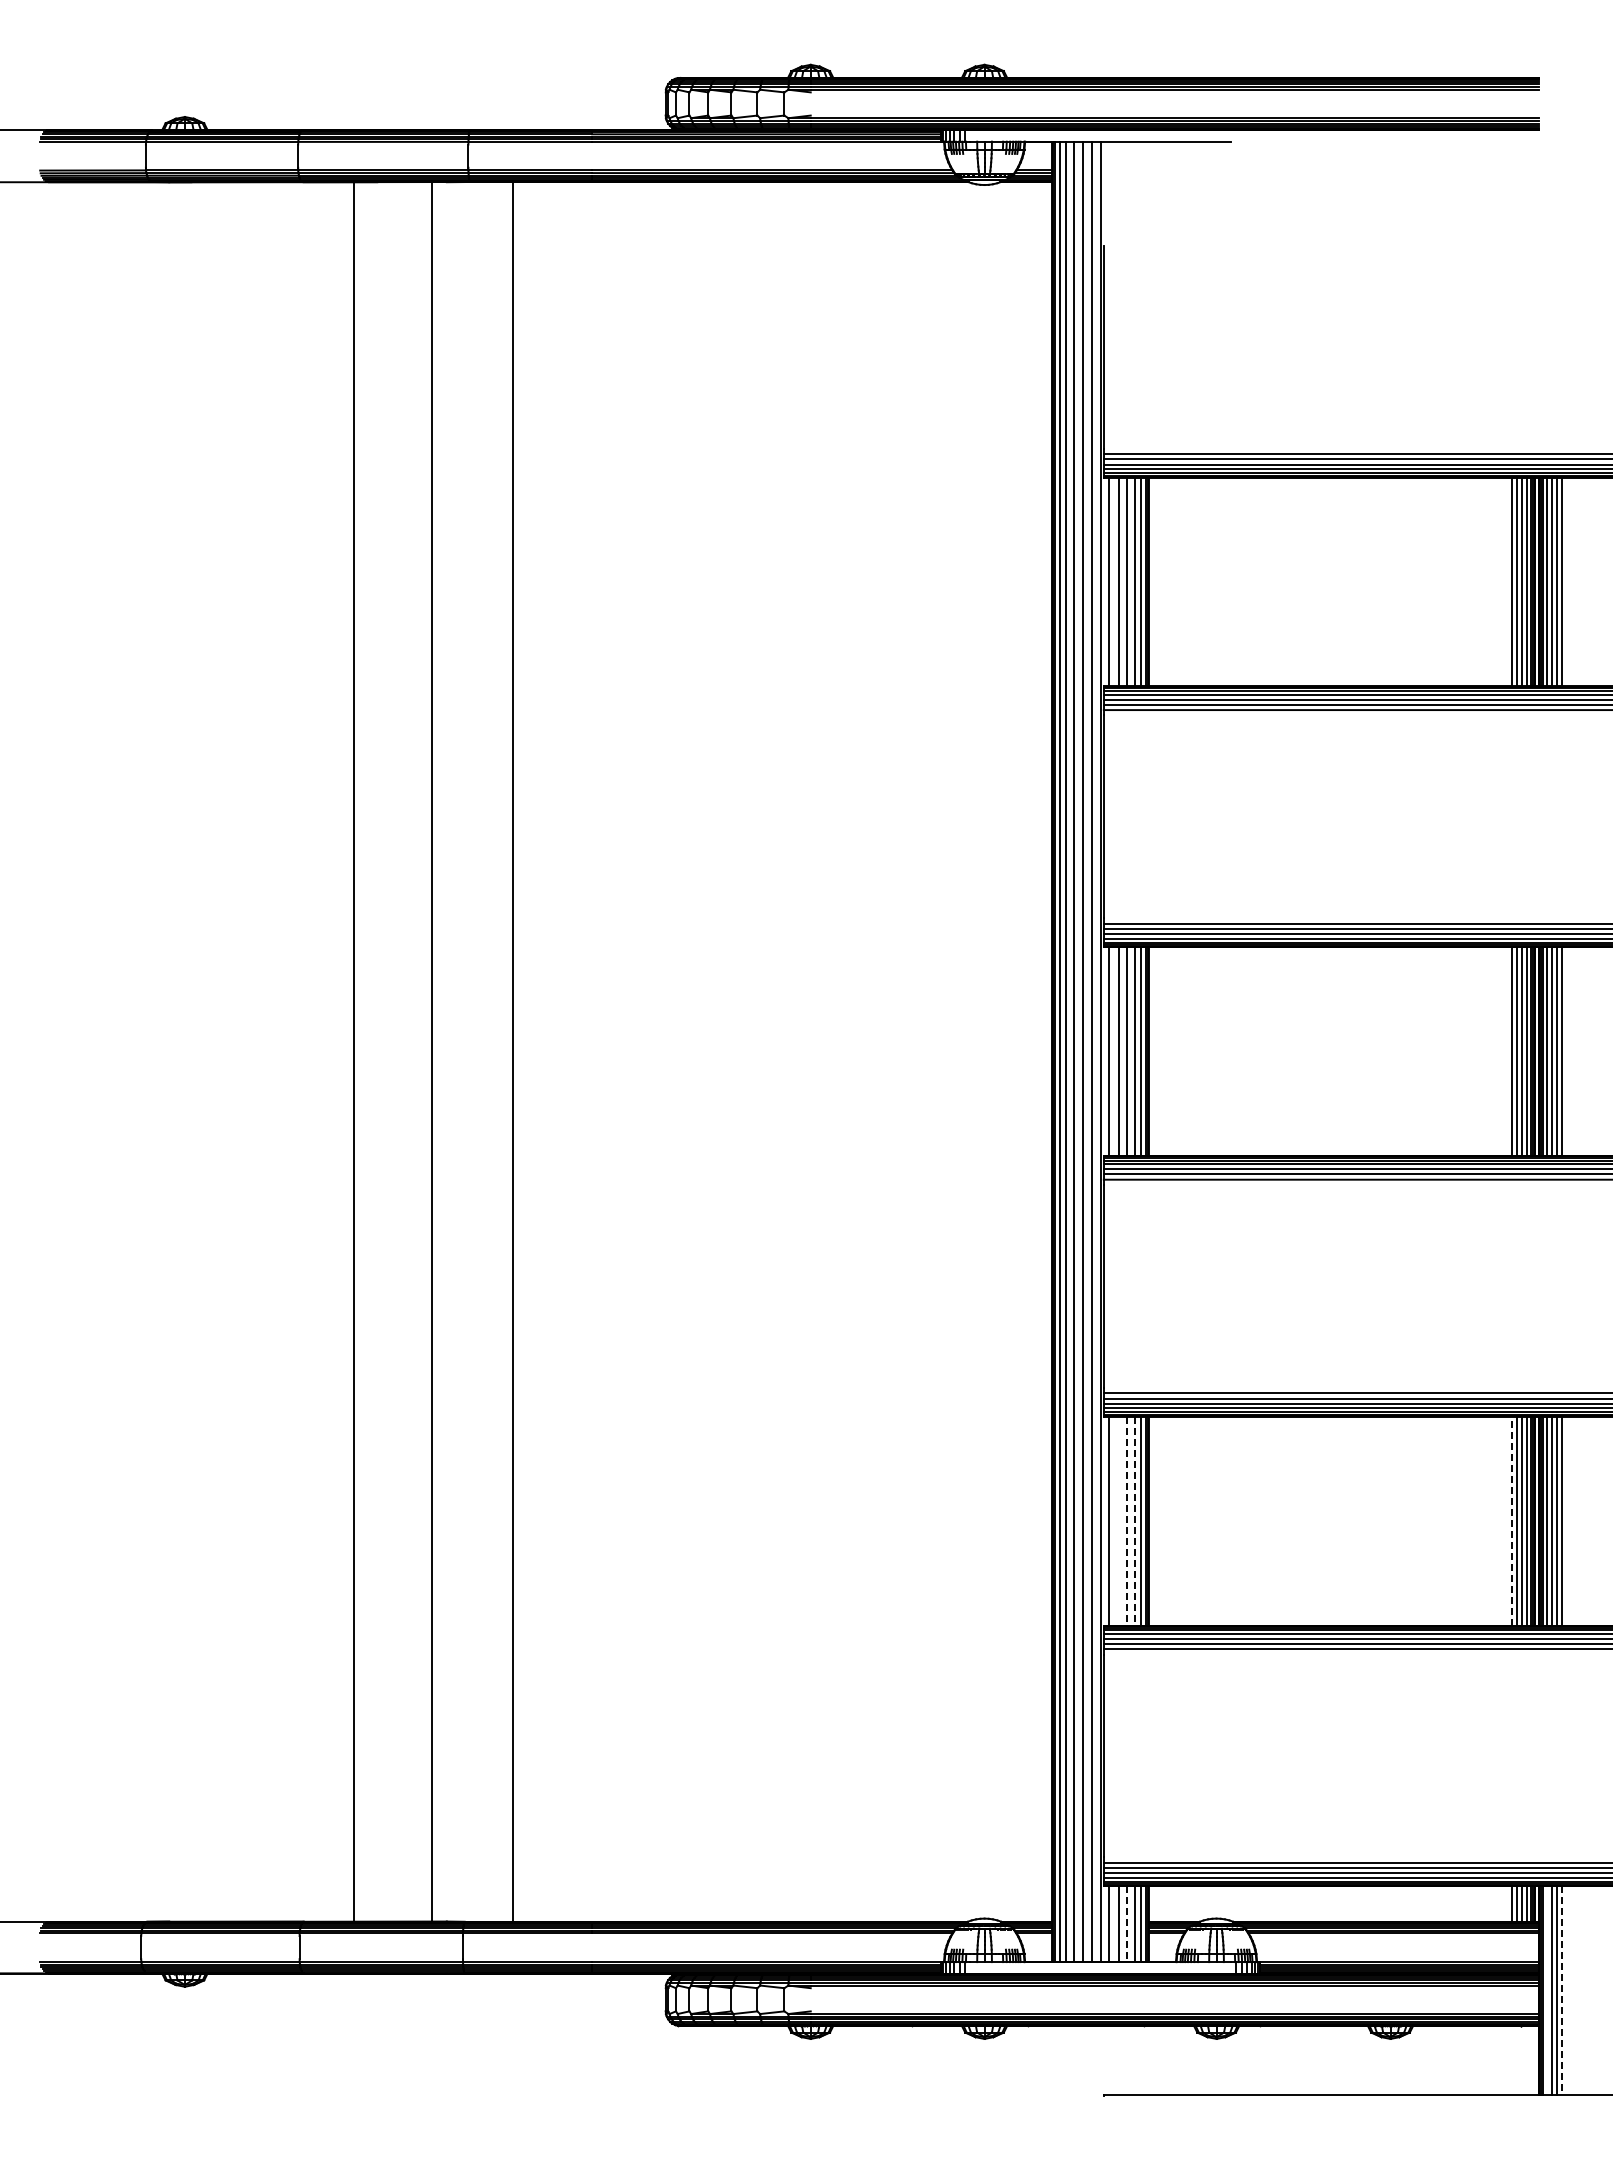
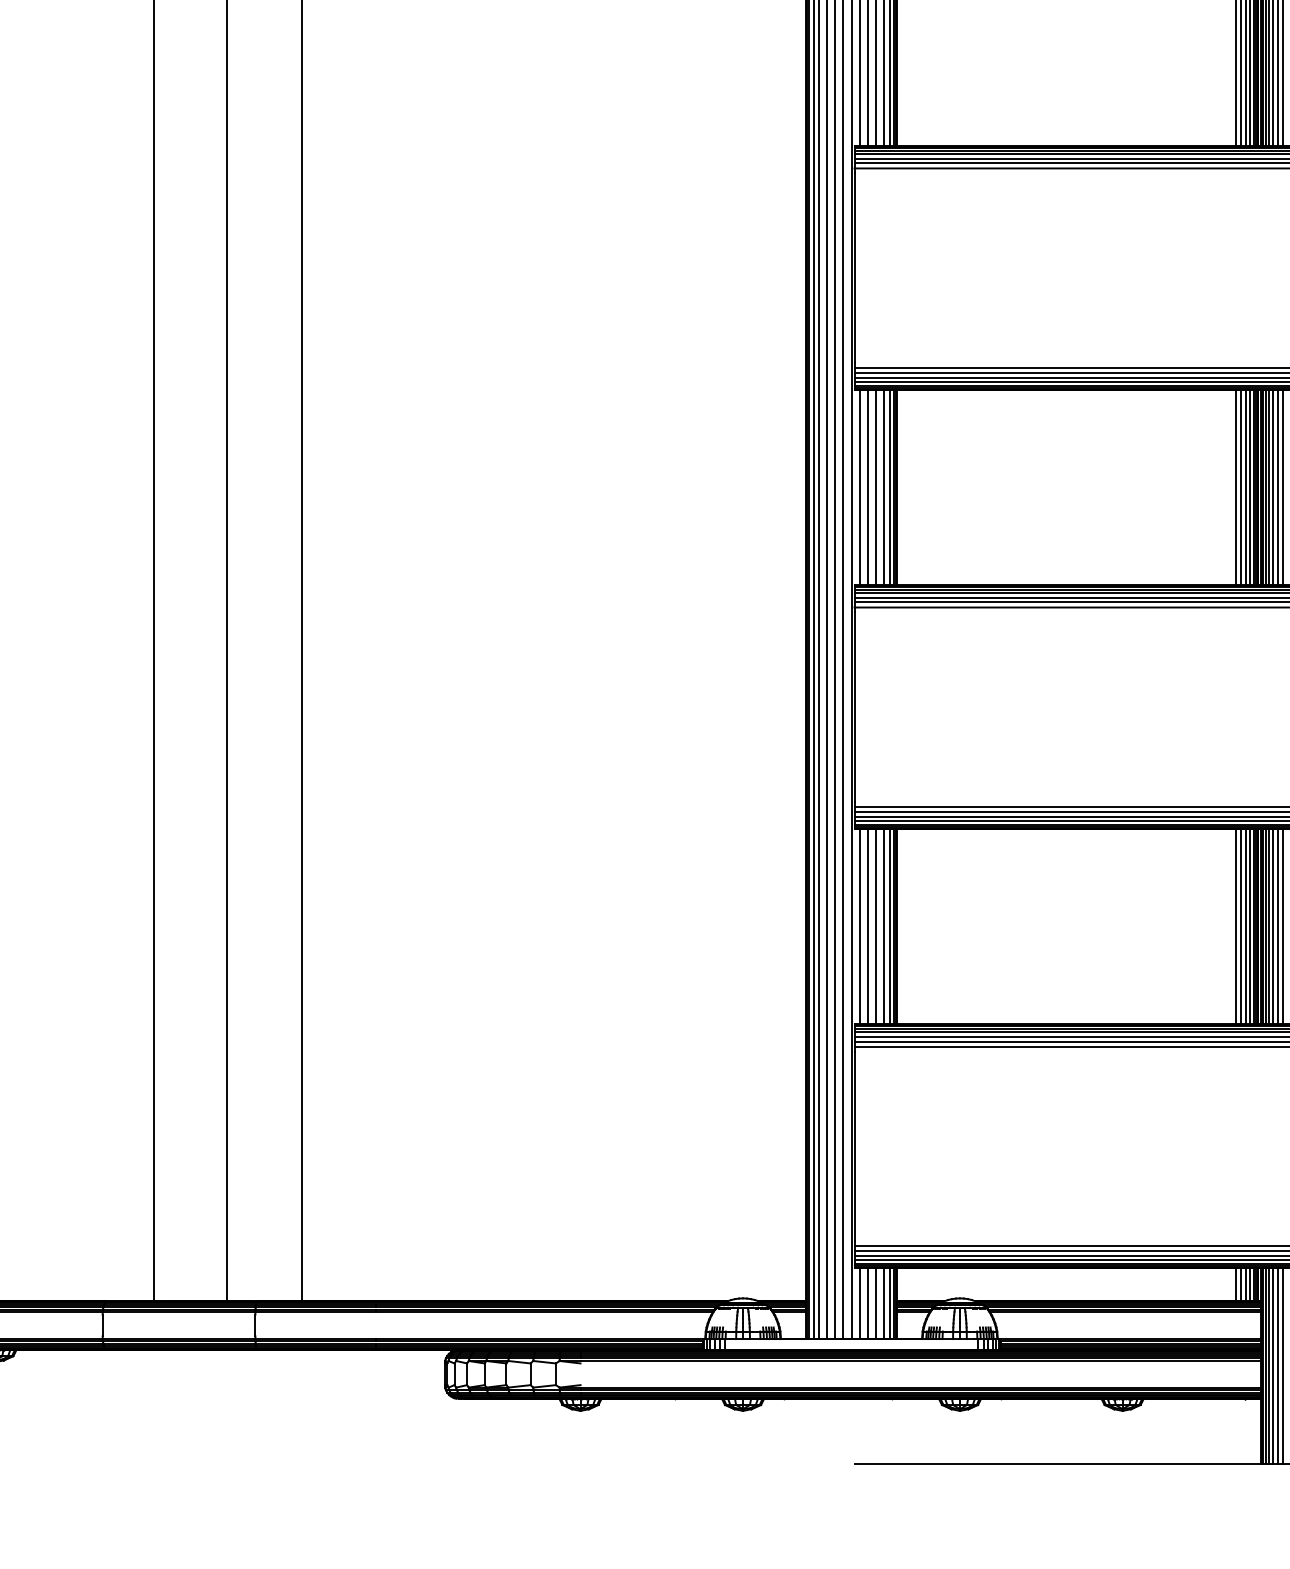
line: (1118, 1520) -> (868, 926), added
line: (1511, 1520) -> (1235, 926), dashed -> solid
line: (1127, 1521) -> (876, 927), dashed -> solid
line: (1134, 1521) -> (883, 927), dashed -> solid
line: (1127, 1924) -> (876, 1303), dashed -> solid
line: (1547, 1990) -> (1269, 1365), added
line: (1562, 1991) -> (1283, 1366), dashed -> solid

